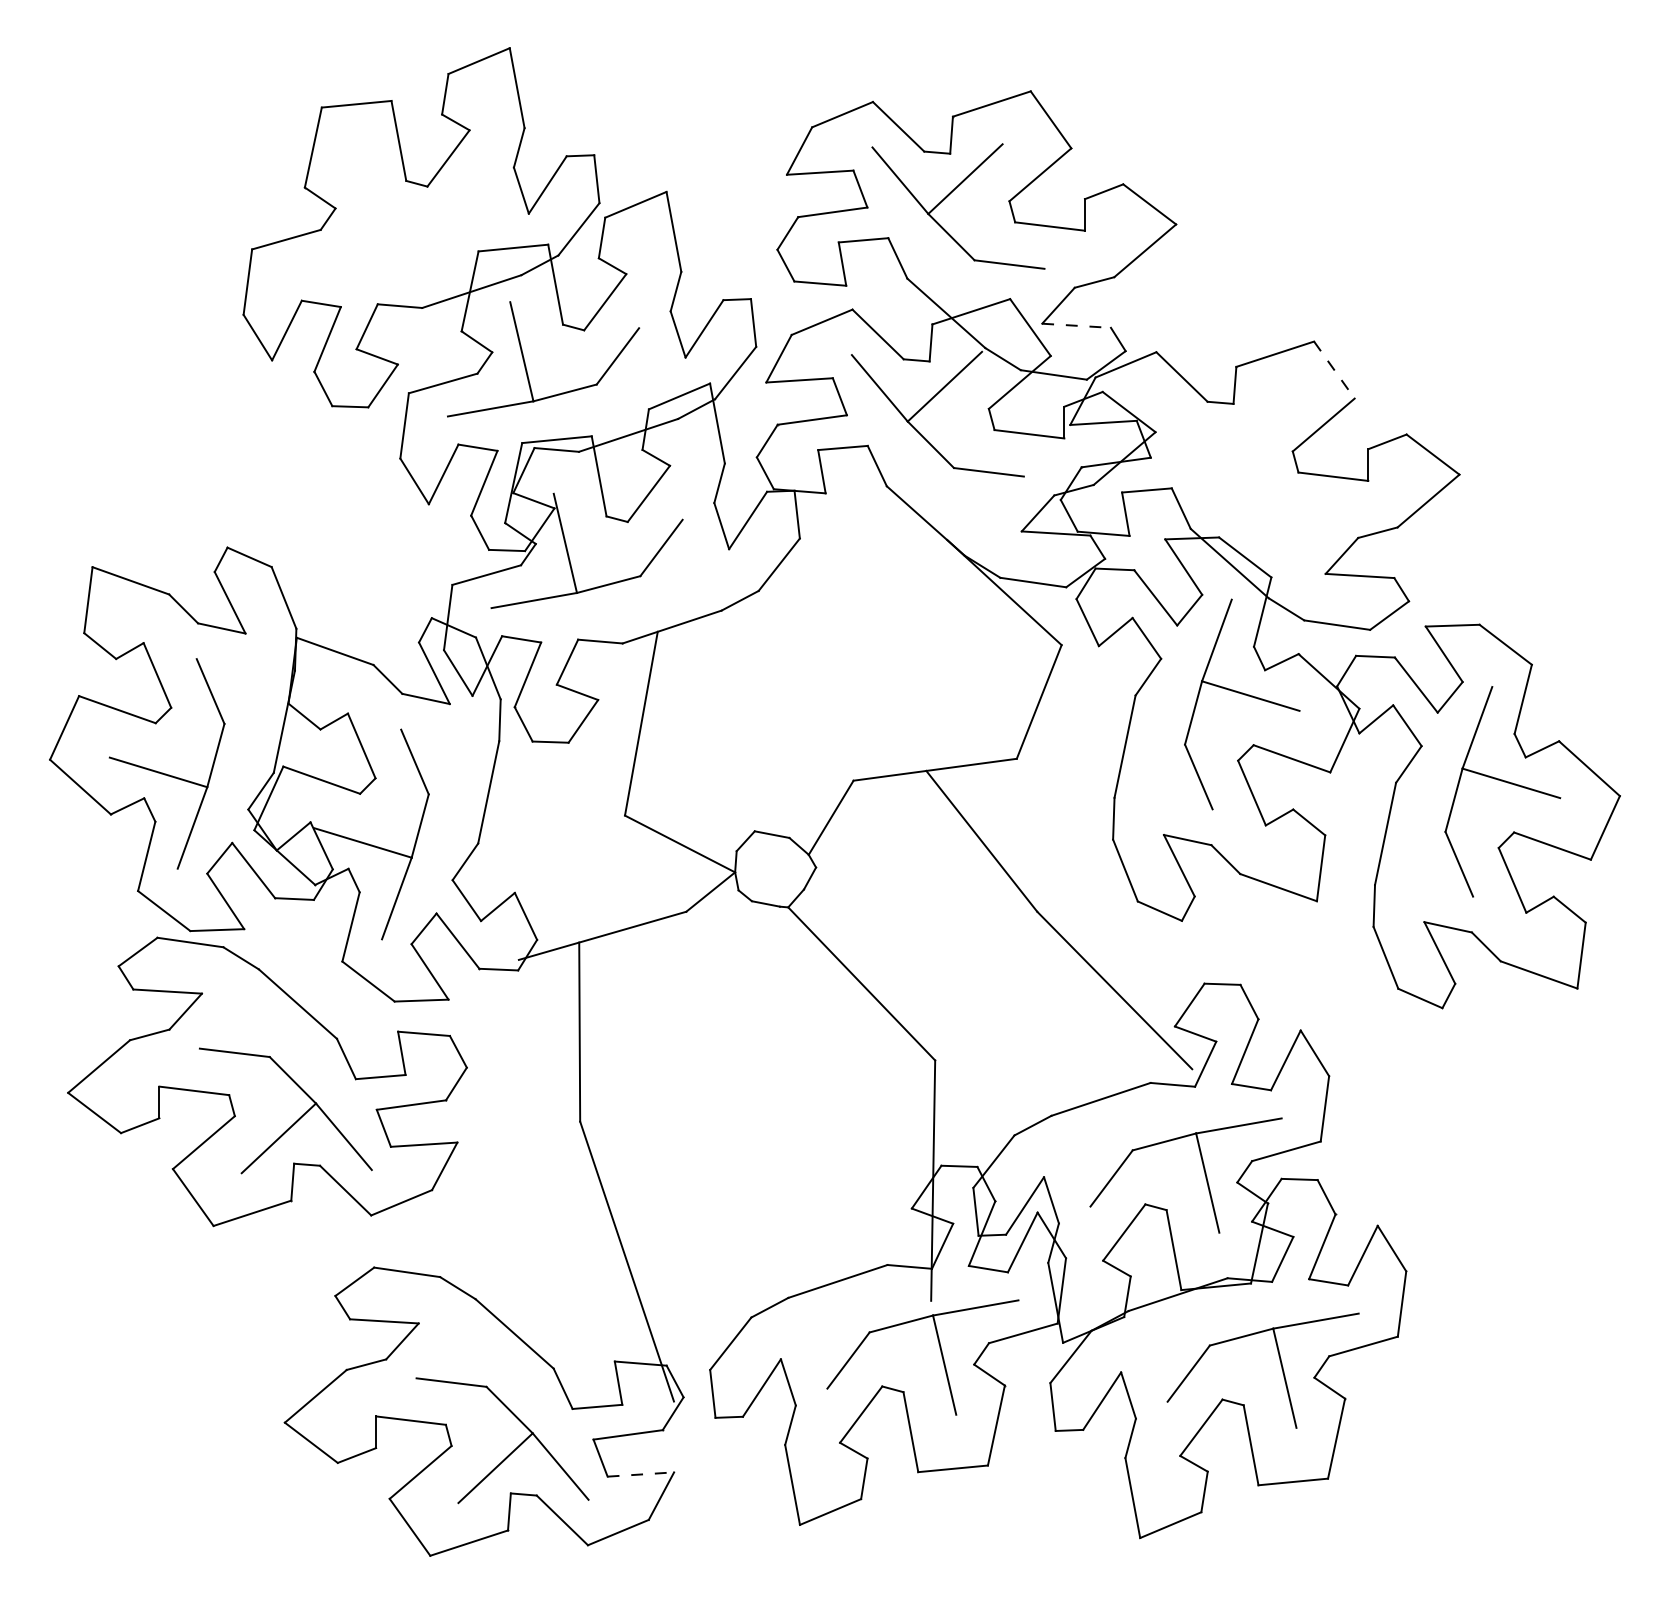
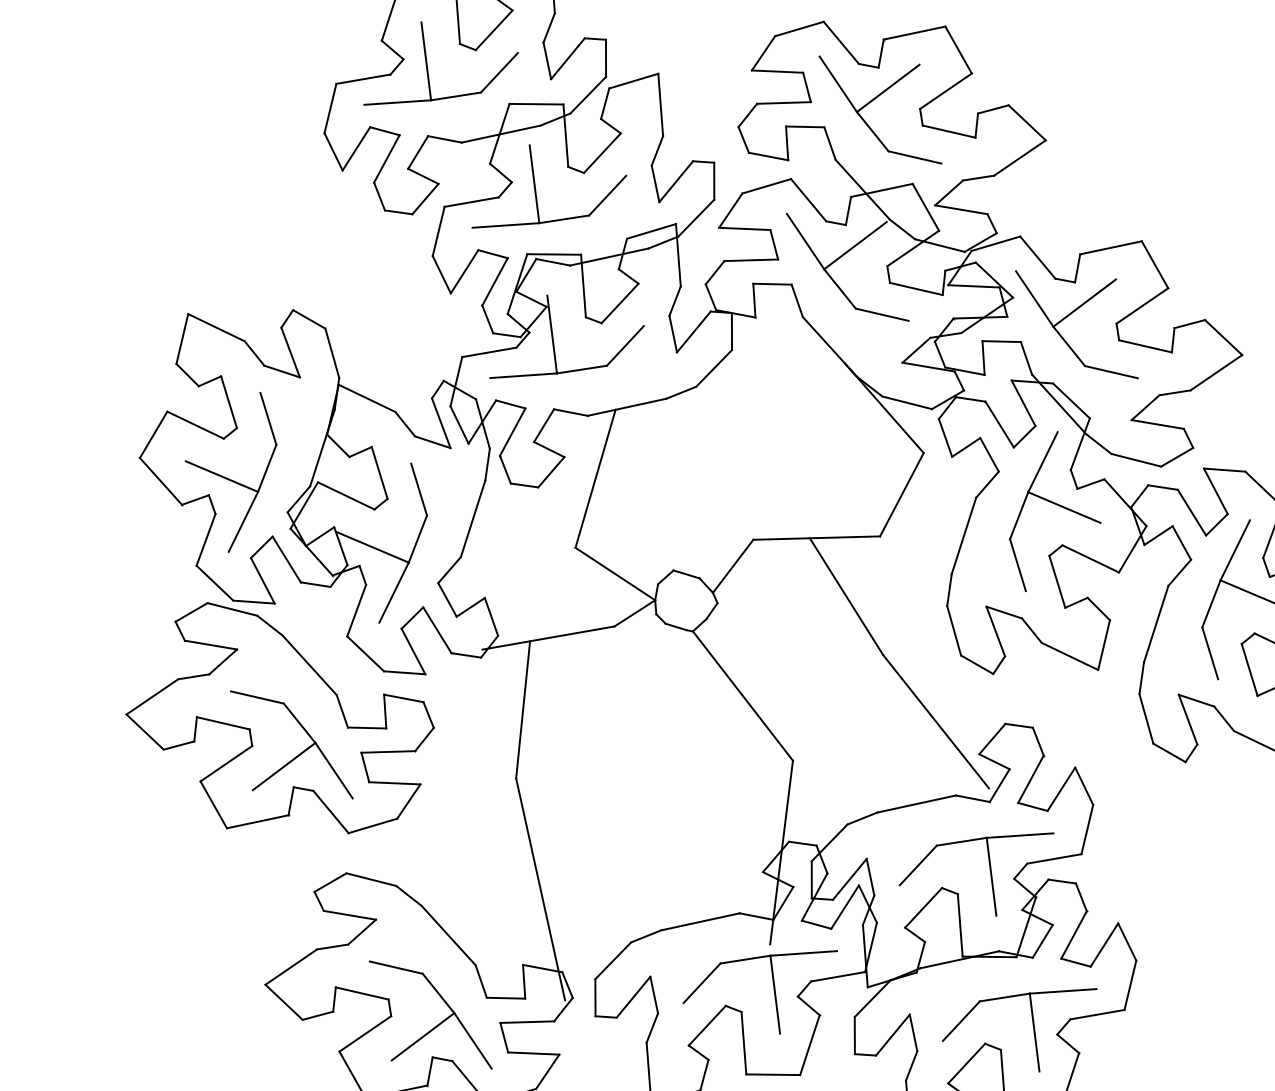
part: (369, 221) -> (428, 72), added
line: (1077, 325) -> (962, 209), dashed -> solid
line: (1334, 370) -> (1155, 265), dashed -> solid
part: (1234, 444) -> (1072, 313), added
line: (641, 1474) -> (534, 1053), dashed -> solid

